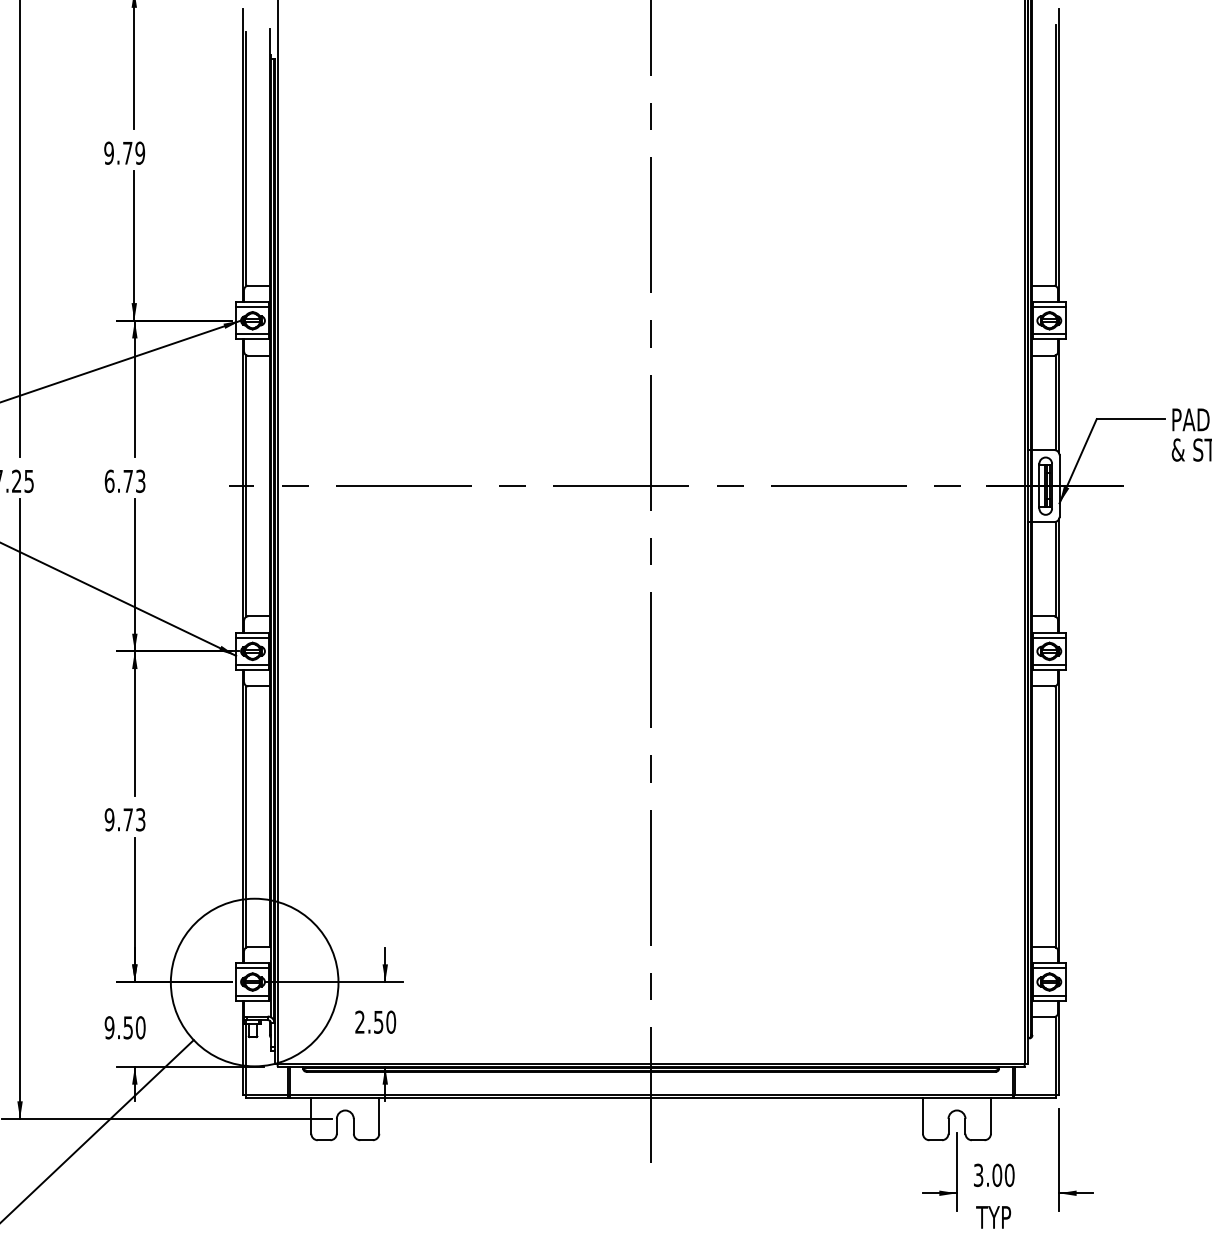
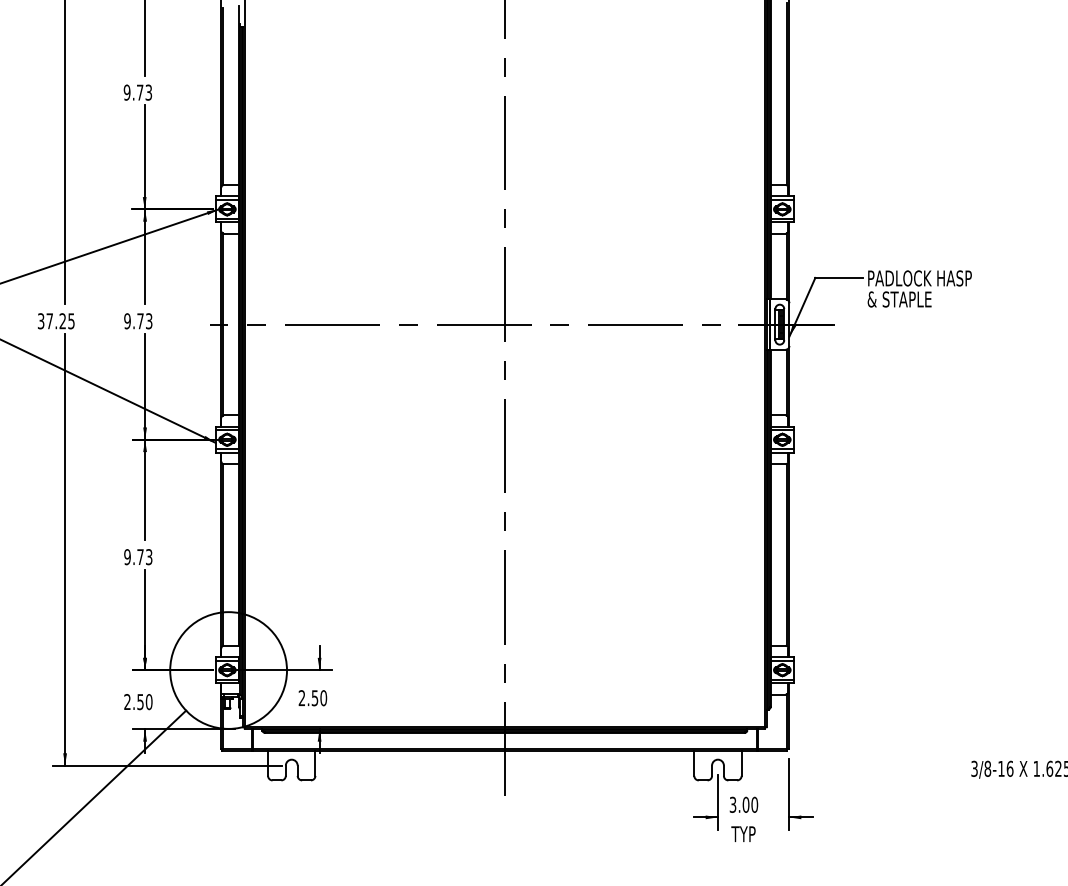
text: (139, 153) -> (148, 92), 9.79 -> 9.73
text: (109, 481) -> (127, 321), 6.73 -> 9.73
text: (109, 1028) -> (127, 702), 9.50 -> 2.50

